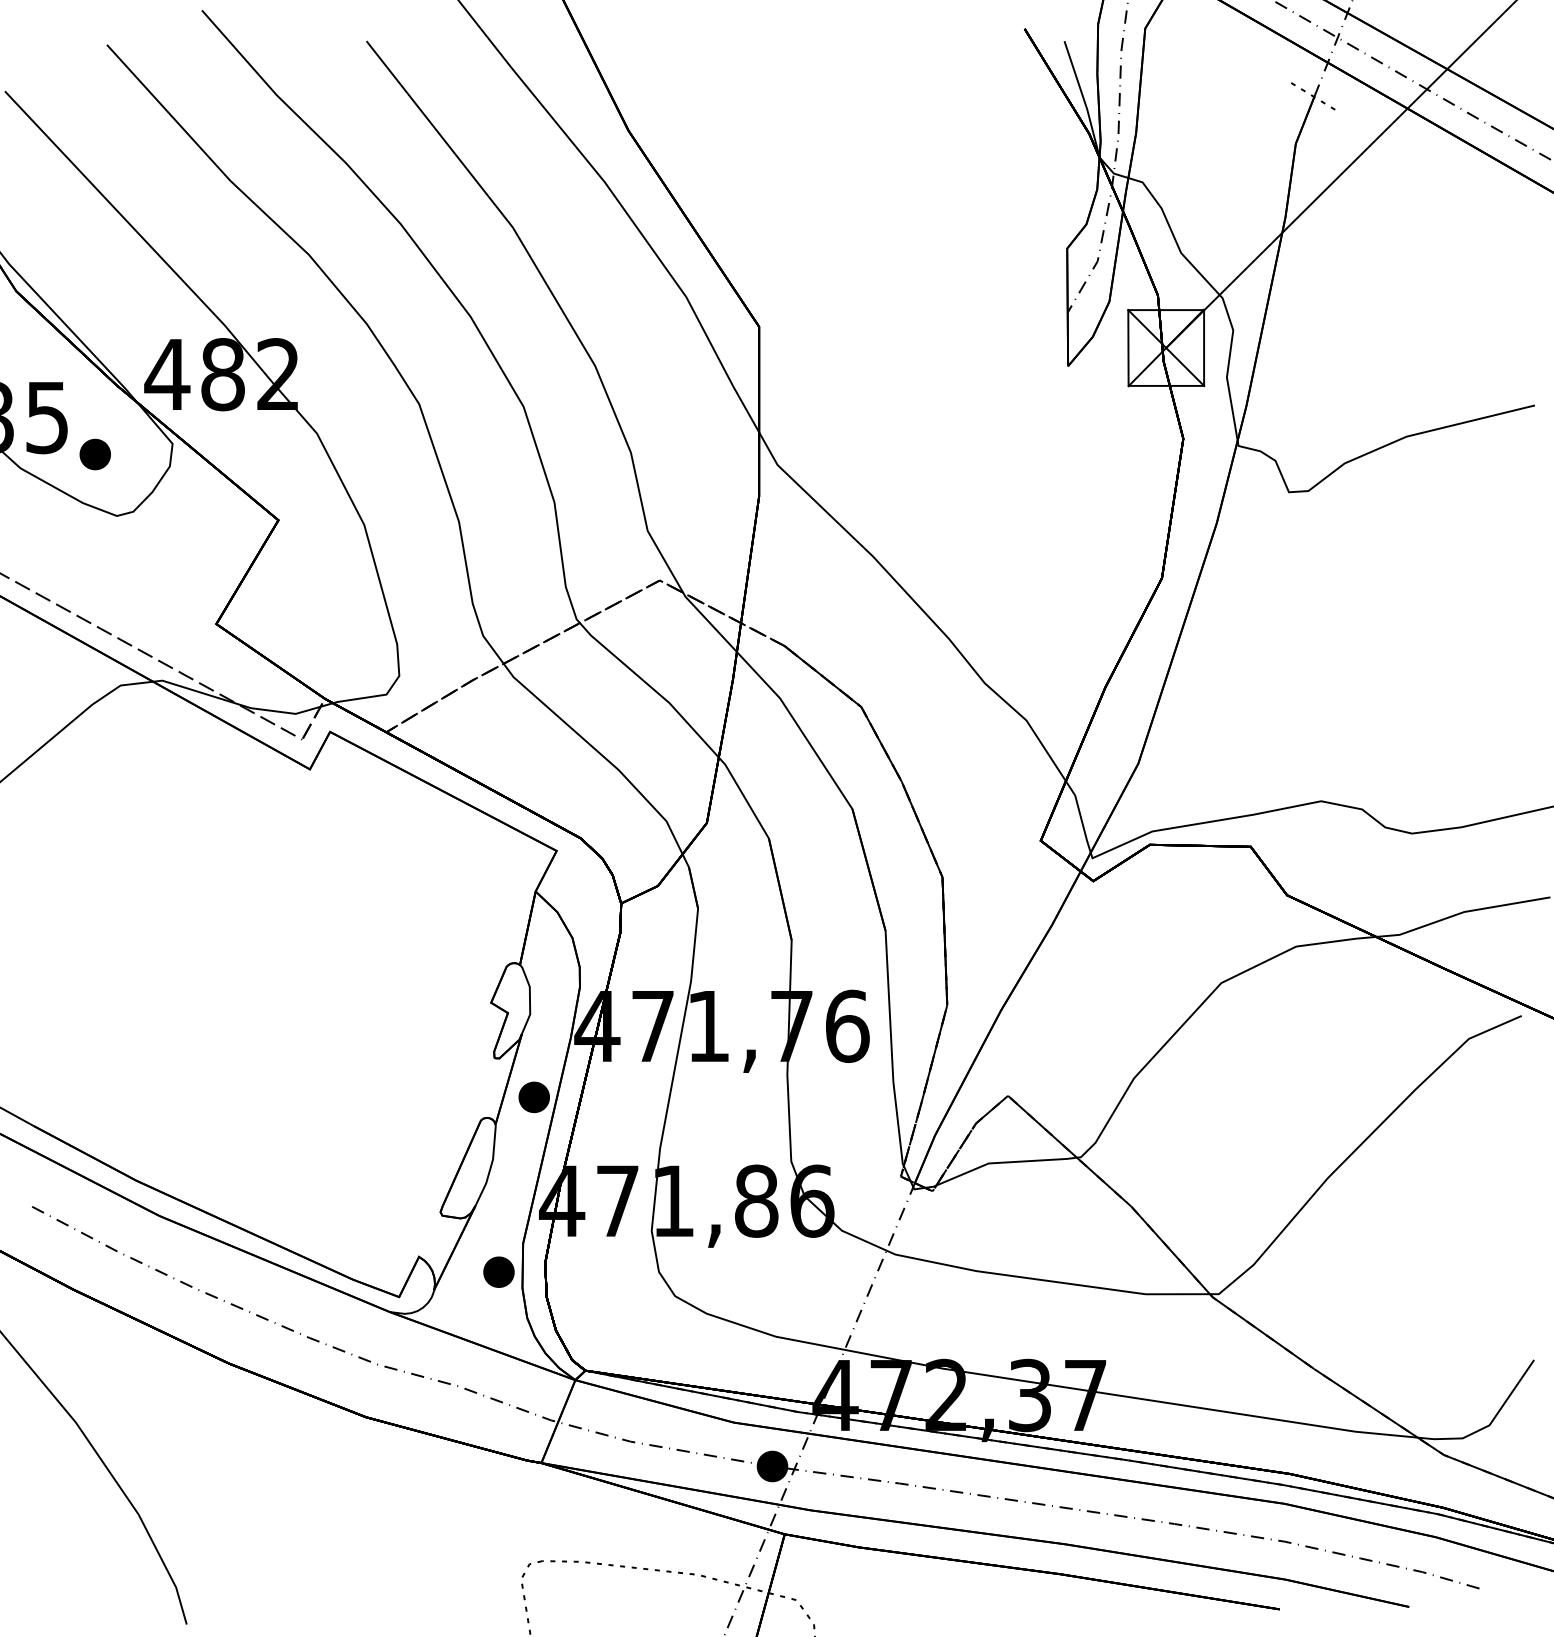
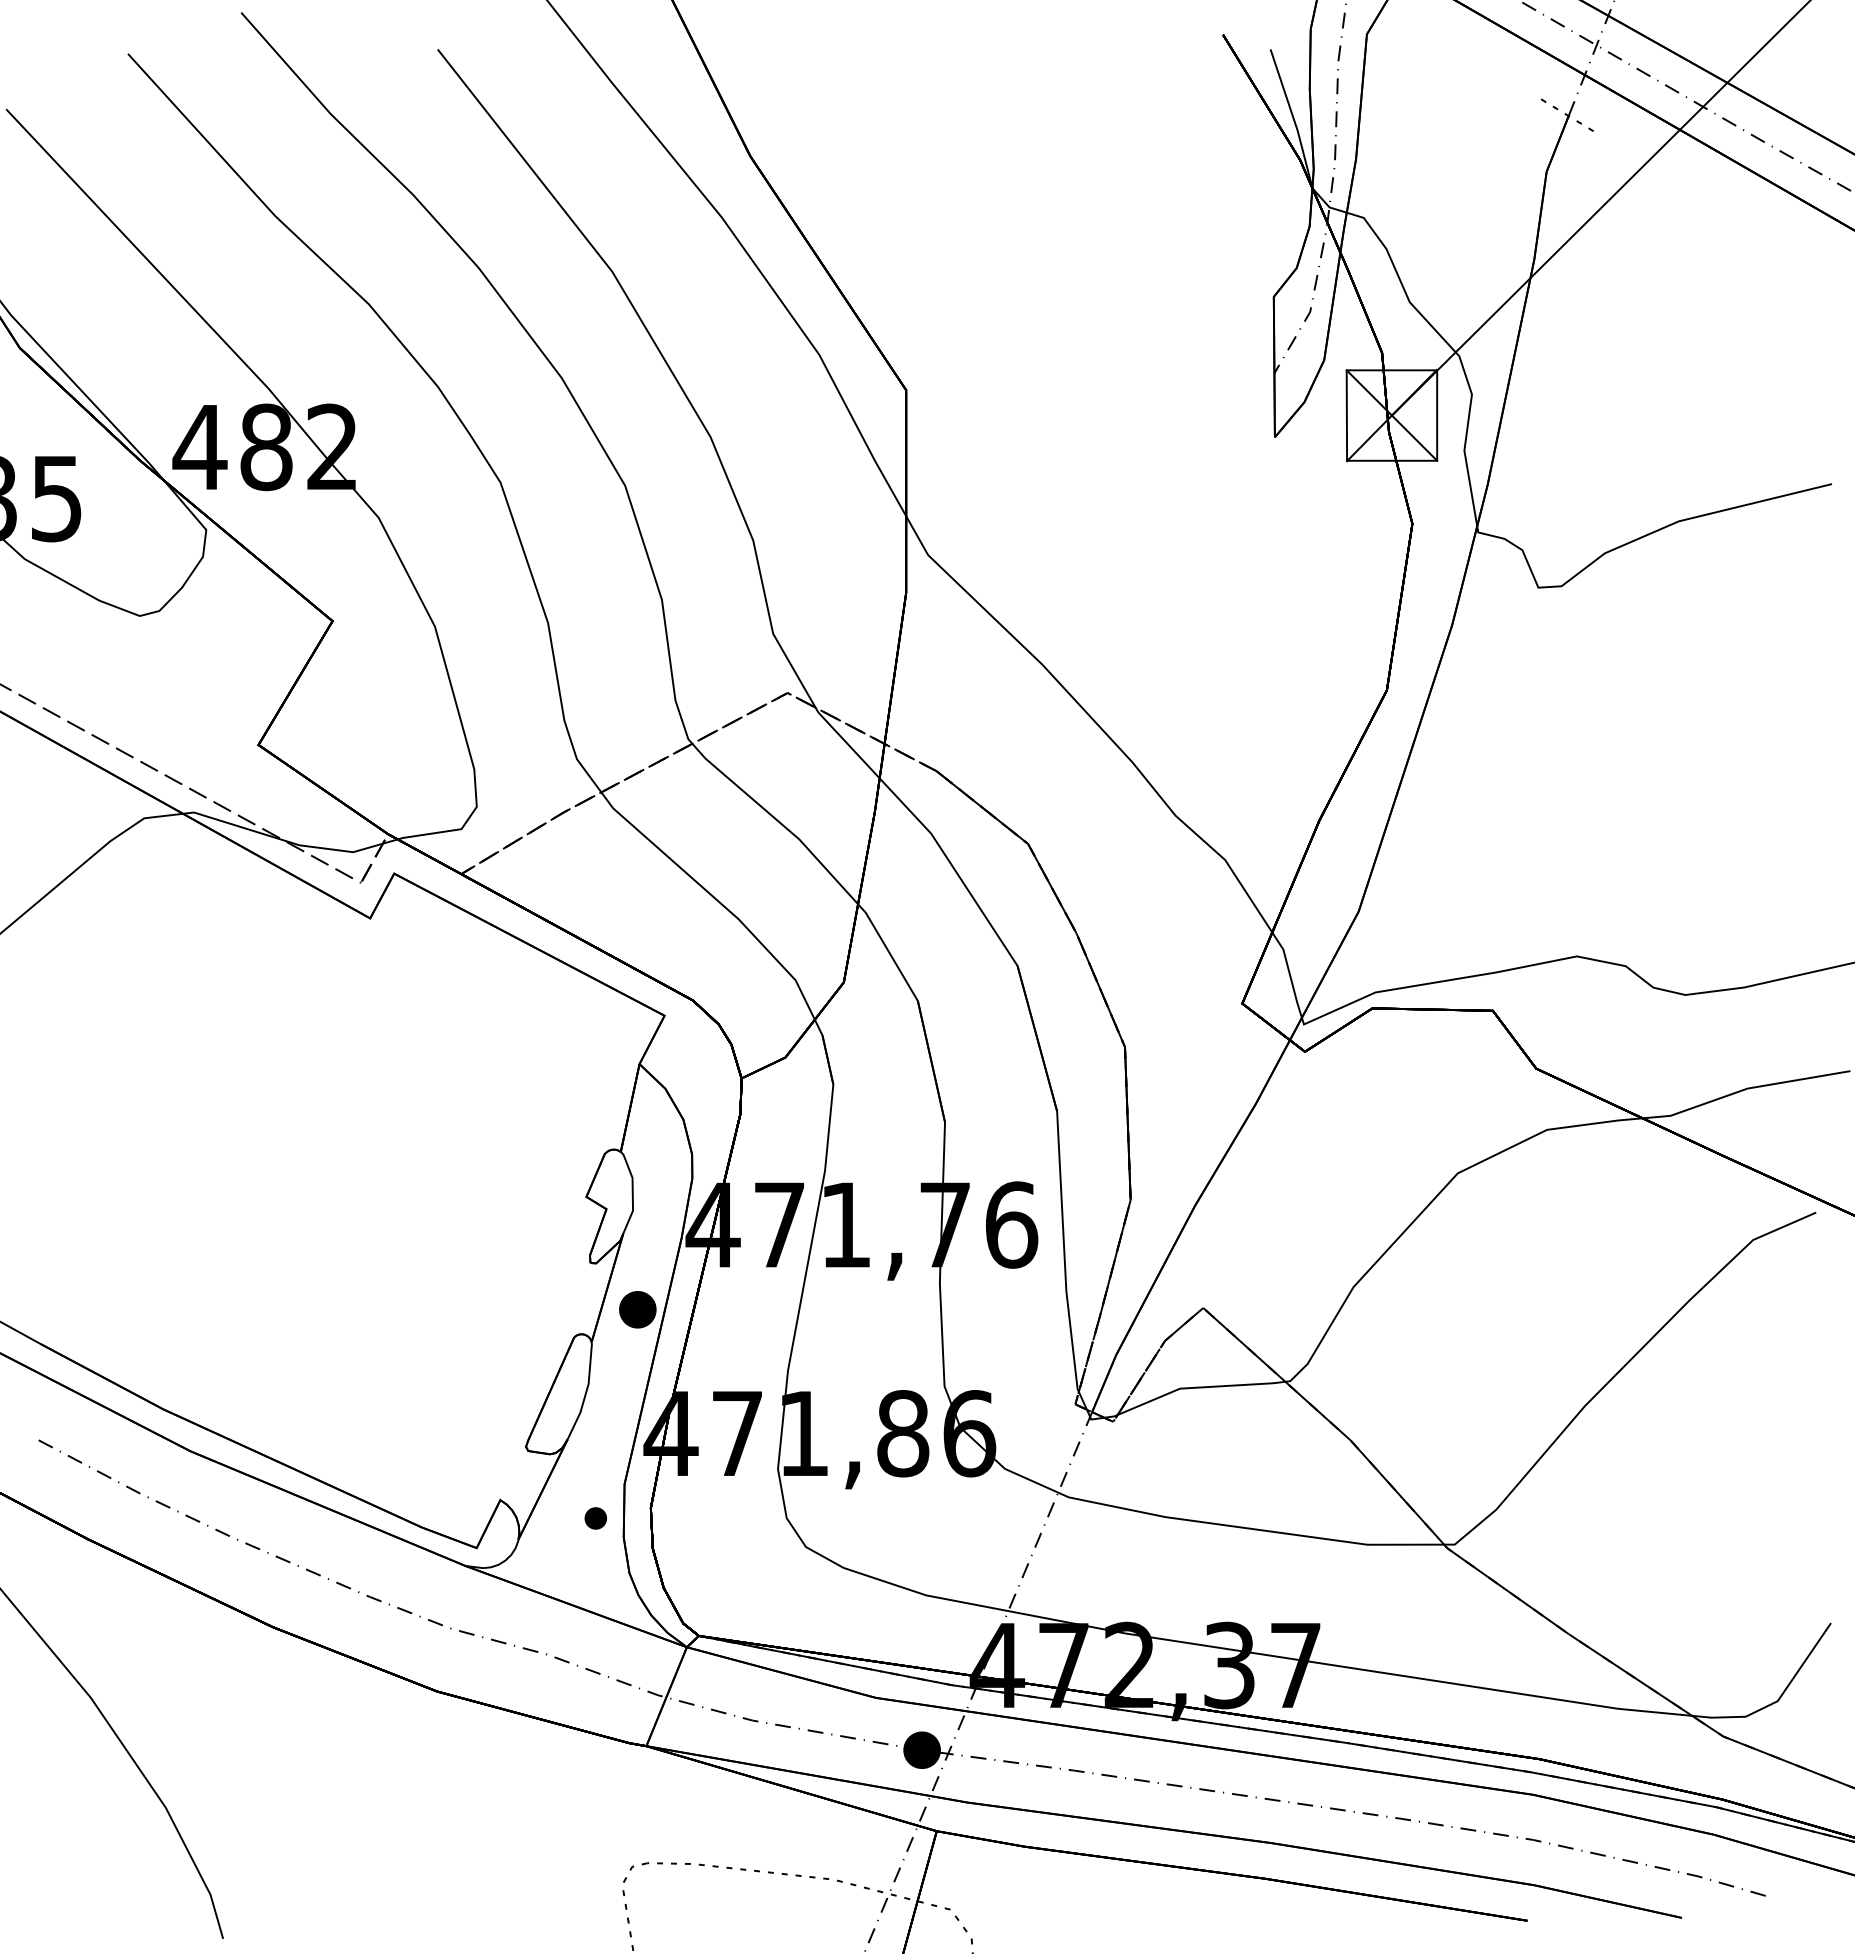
part: (94, 454) -> (113, 542), removed
part: (498, 1272) -> (595, 1518), size x0.6

